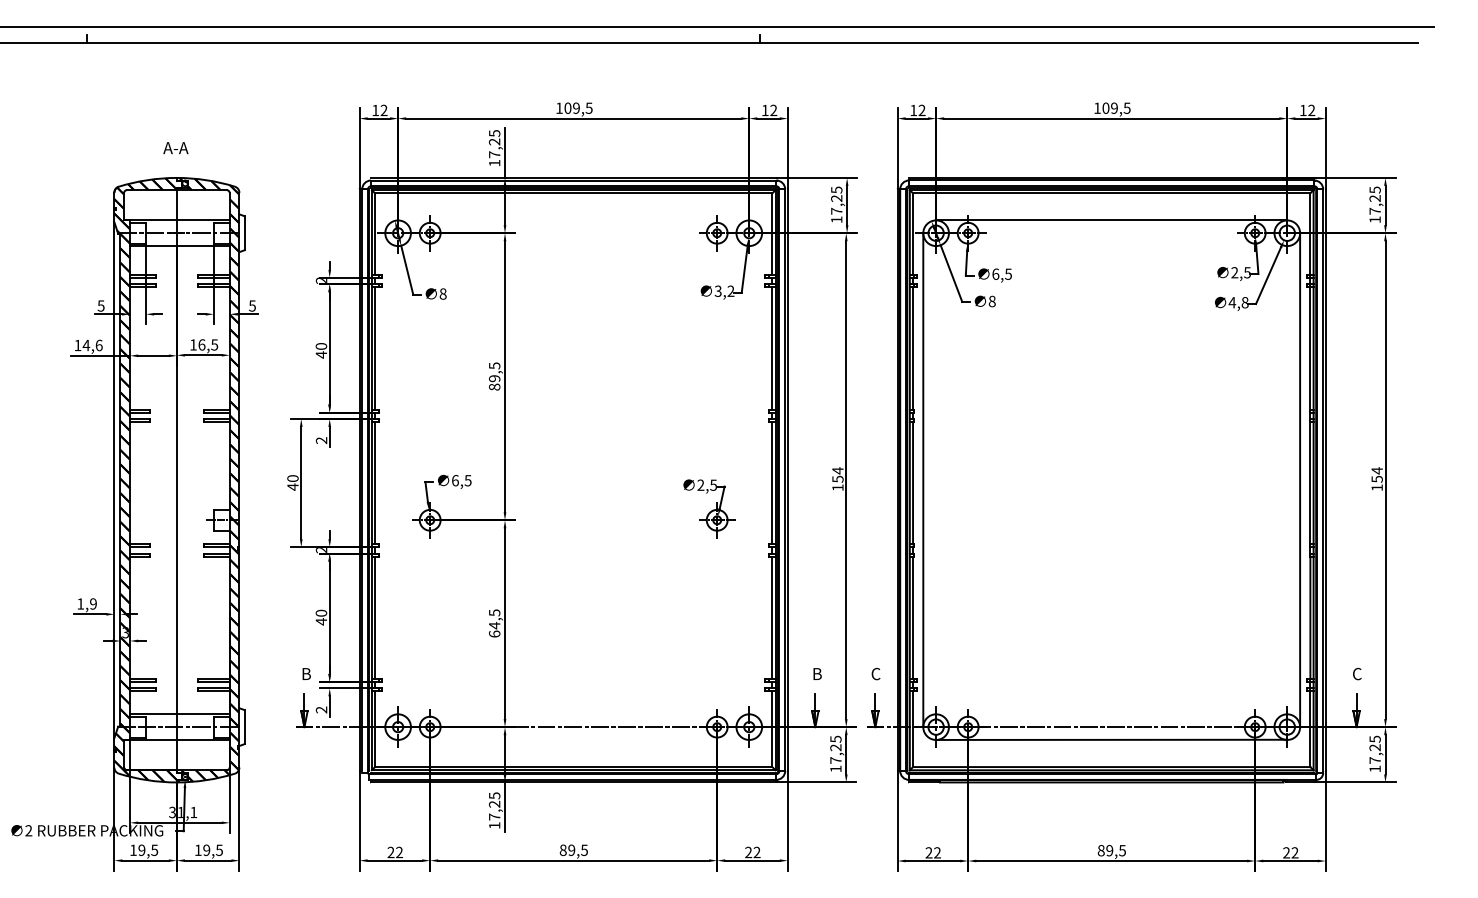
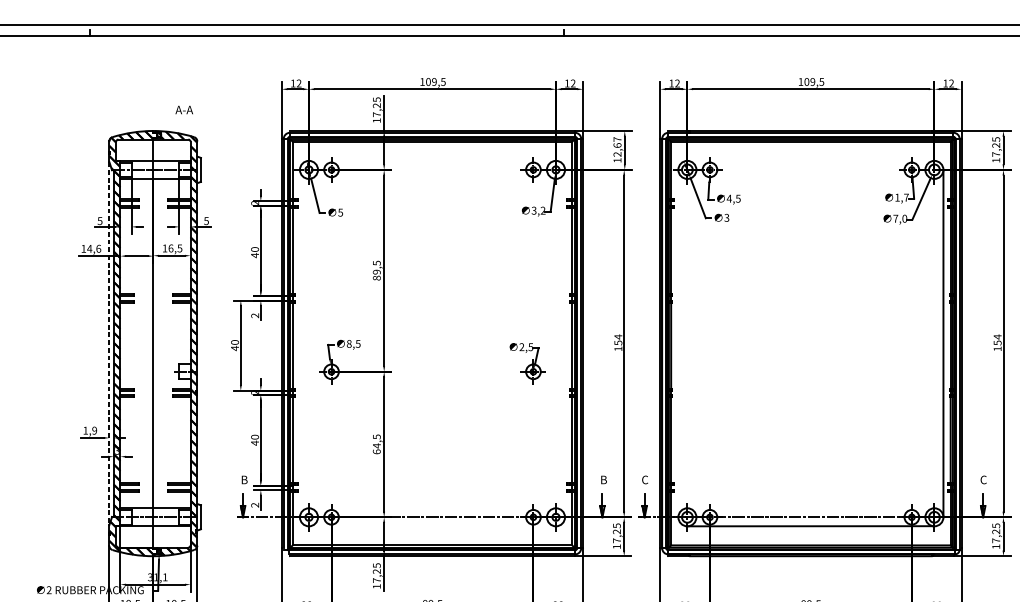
text: (175, 148) -> (184, 110), moved
text: (836, 200) -> (617, 146), 17,25 -> 12,67
line: (1111, 220) -> (810, 160), removed
text: (1241, 272) -> (902, 197), 2,5 -> 1,7
text: (995, 273) -> (729, 198), 6,5 -> 4,5
text: (442, 293) -> (340, 212), 8 -> 5
text: (991, 300) -> (726, 217), 8 -> 3
text: (1238, 302) -> (900, 218), 4,8 -> 7,0
line: (923, 479) -> (678, 343), removed
line: (114, 480) -> (109, 343), solid -> dashed
text: (455, 480) -> (349, 343), 6,5 -> 8,5

